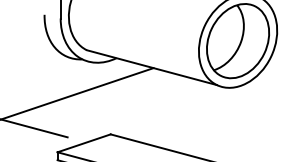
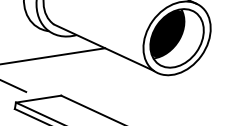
fill: (224, 37) -> (166, 33), added

